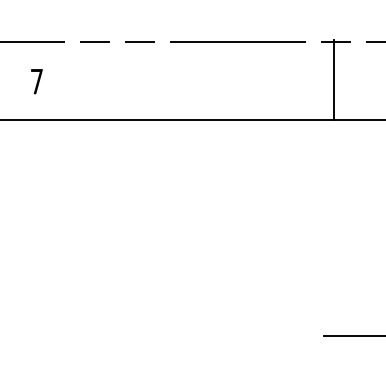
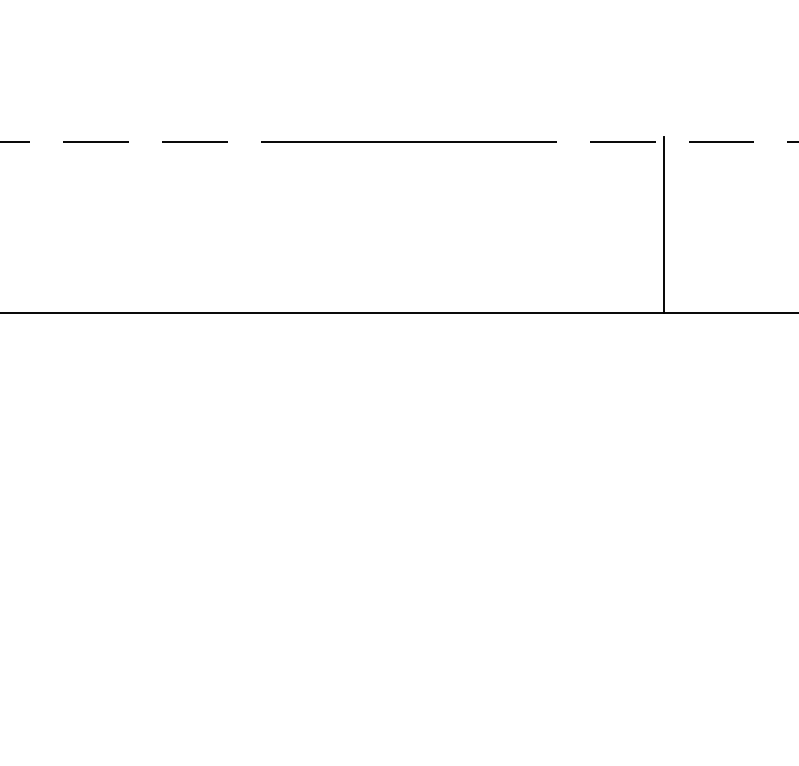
line: (333, 79) -> (663, 224), moved

